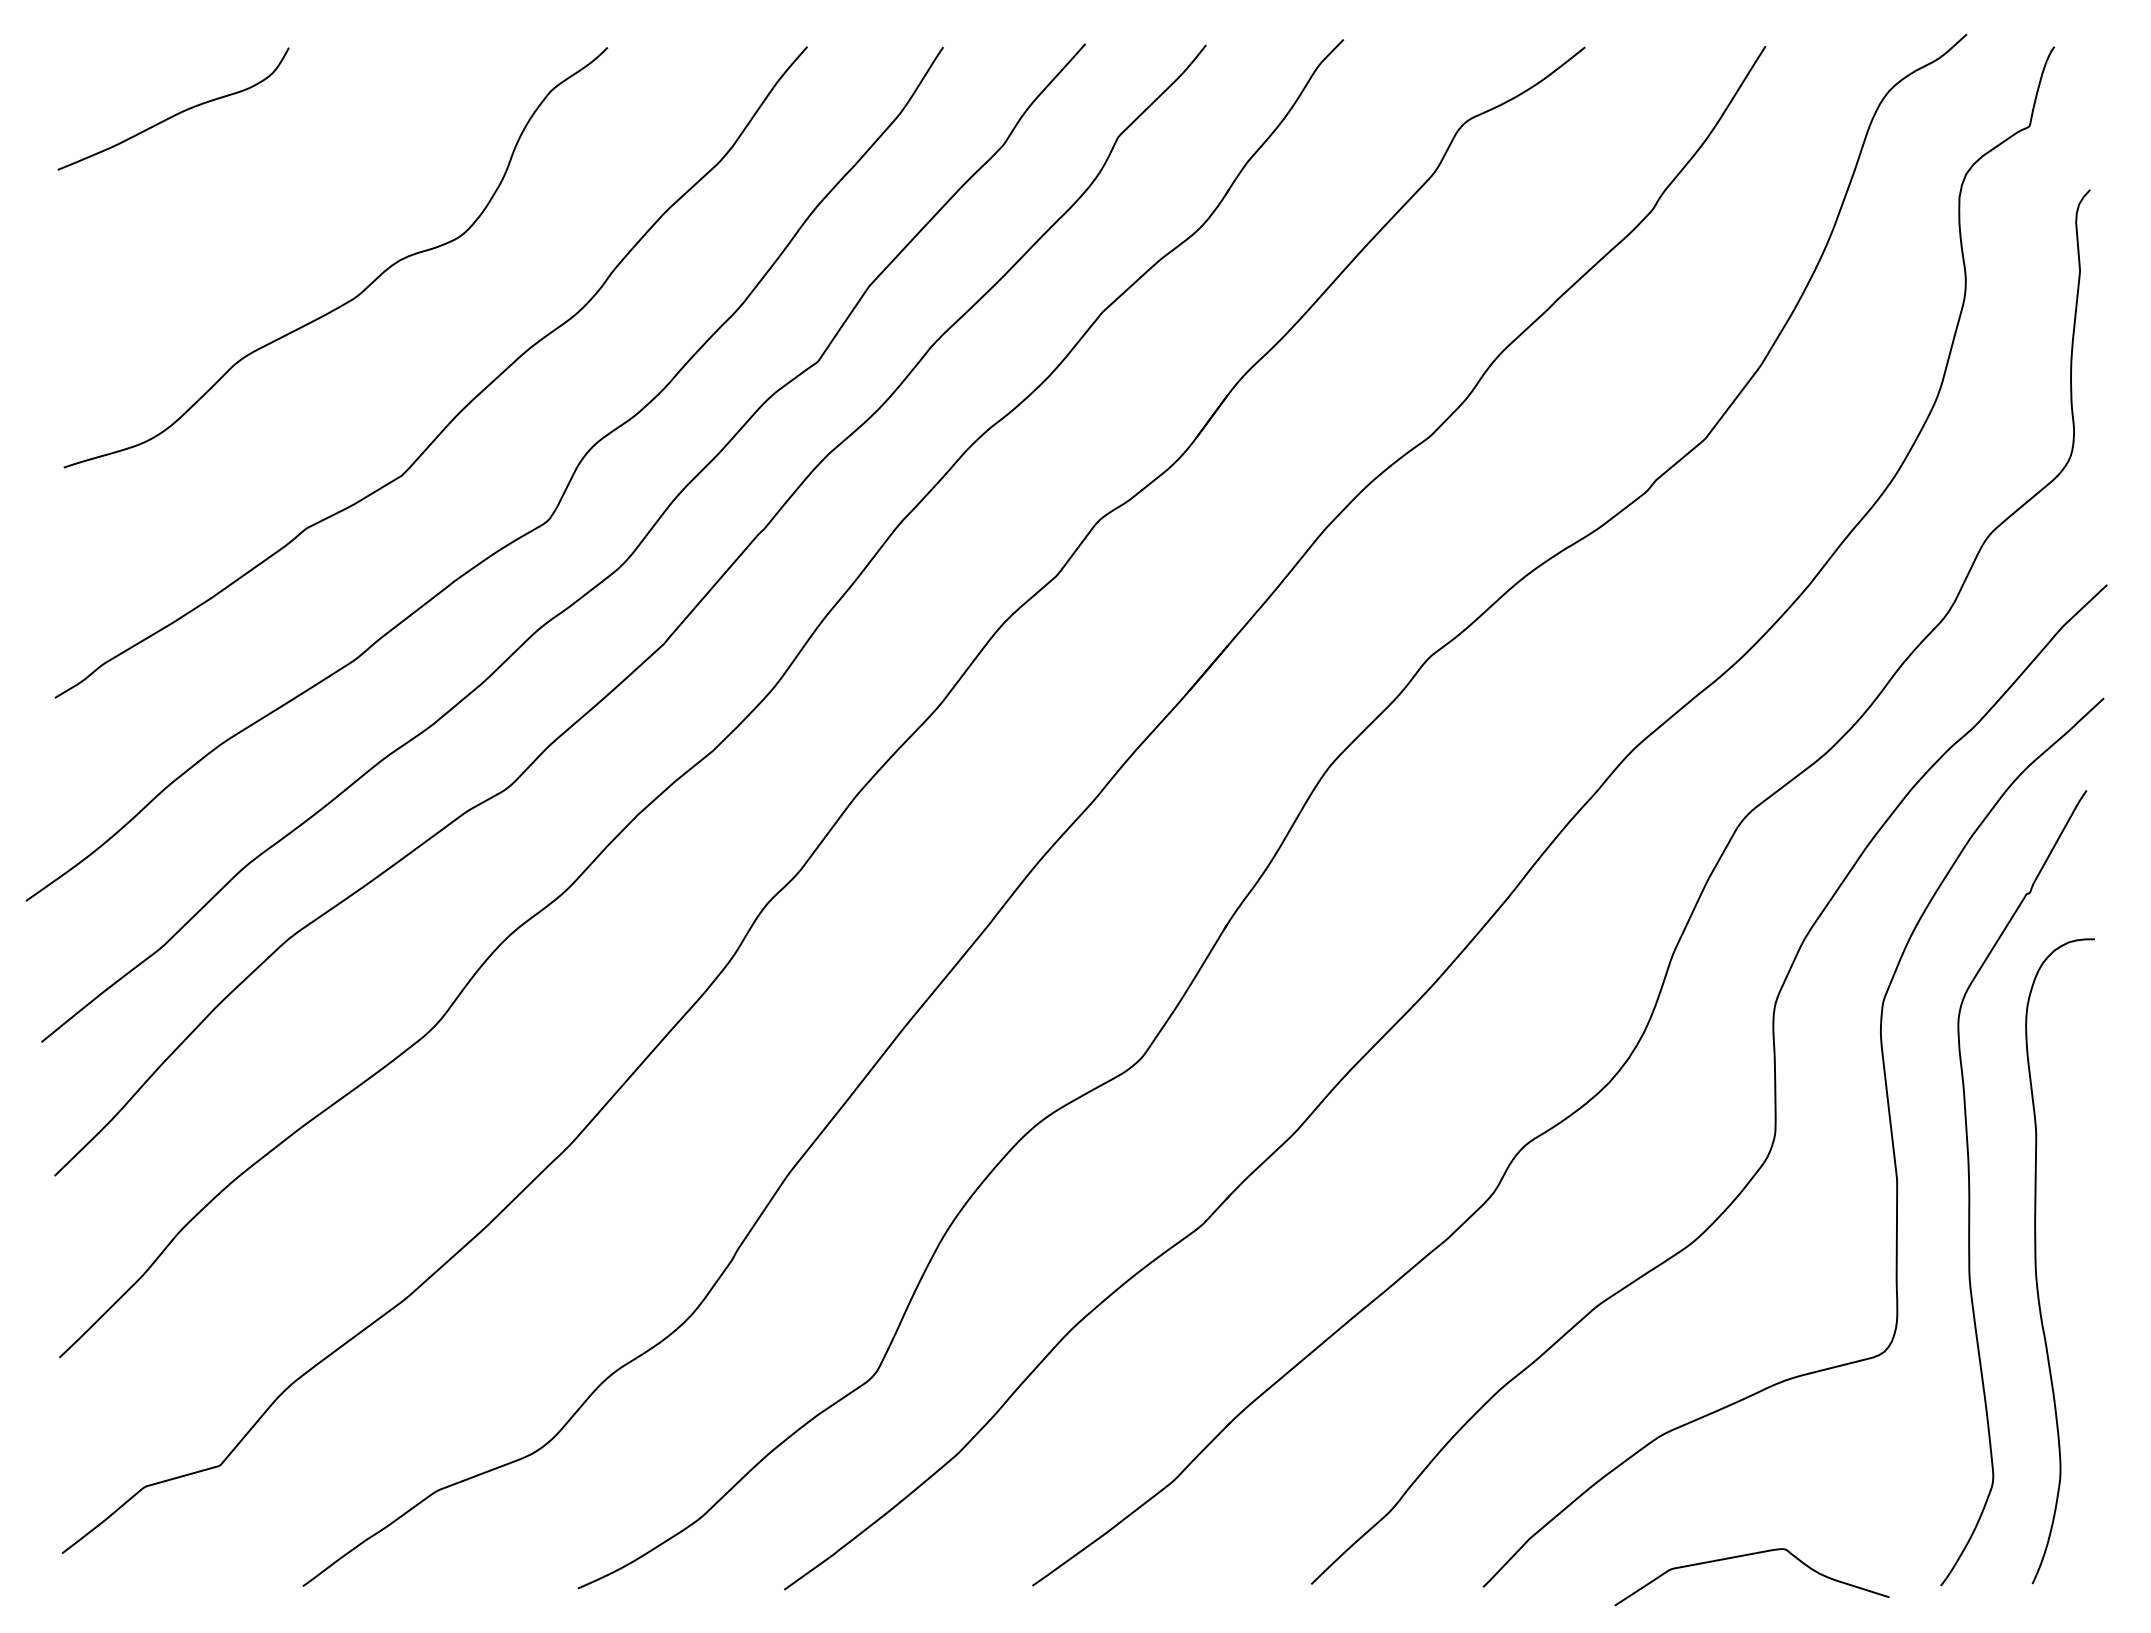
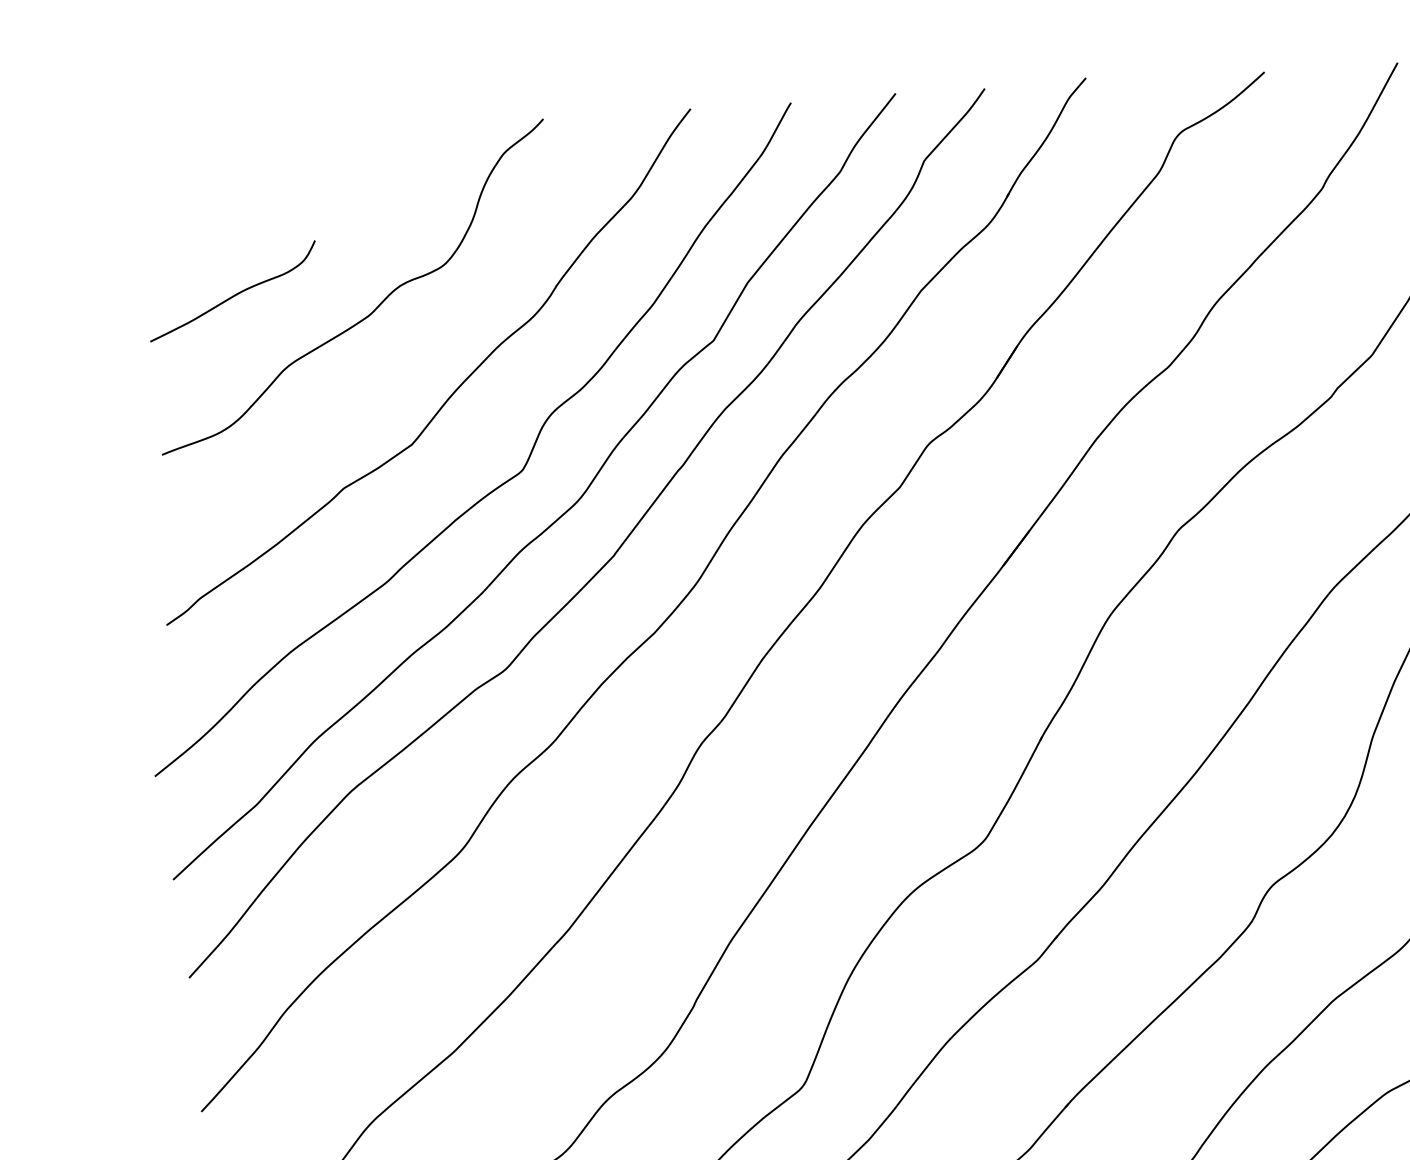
curve: (176, 113) -> (235, 294), moved

